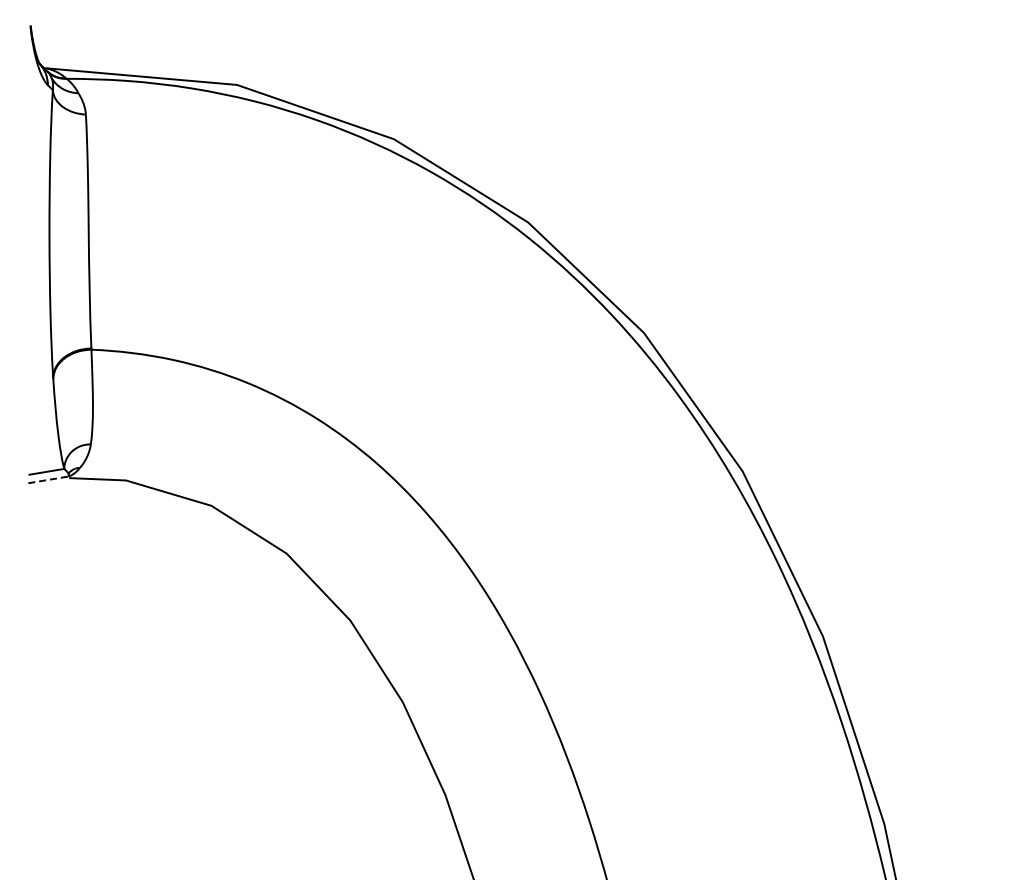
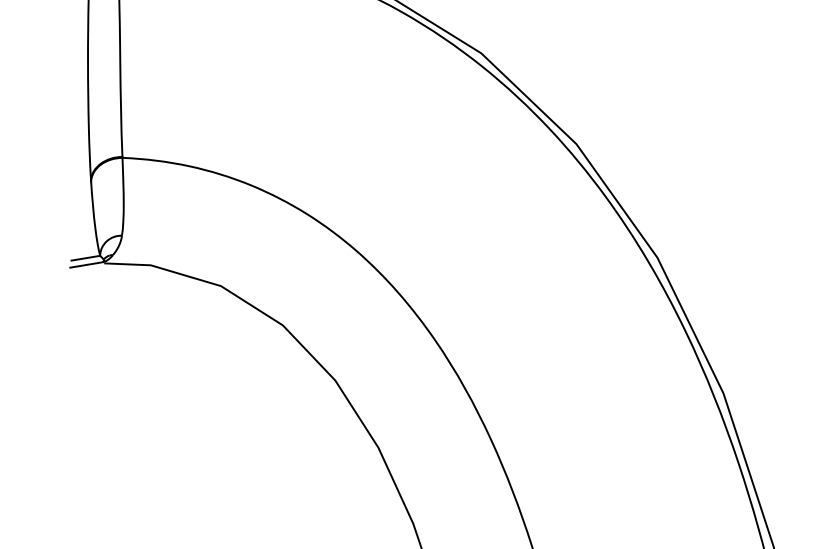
line: (47, 480) -> (86, 265), dashed -> solid

